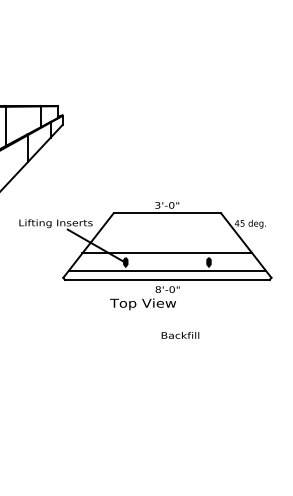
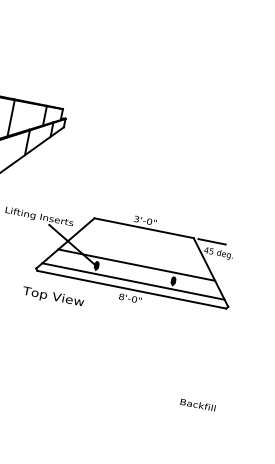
line: (240, 213) -> (211, 241), added
text: (142, 304) -> (52, 297), moved
text: (180, 335) -> (198, 405), moved

